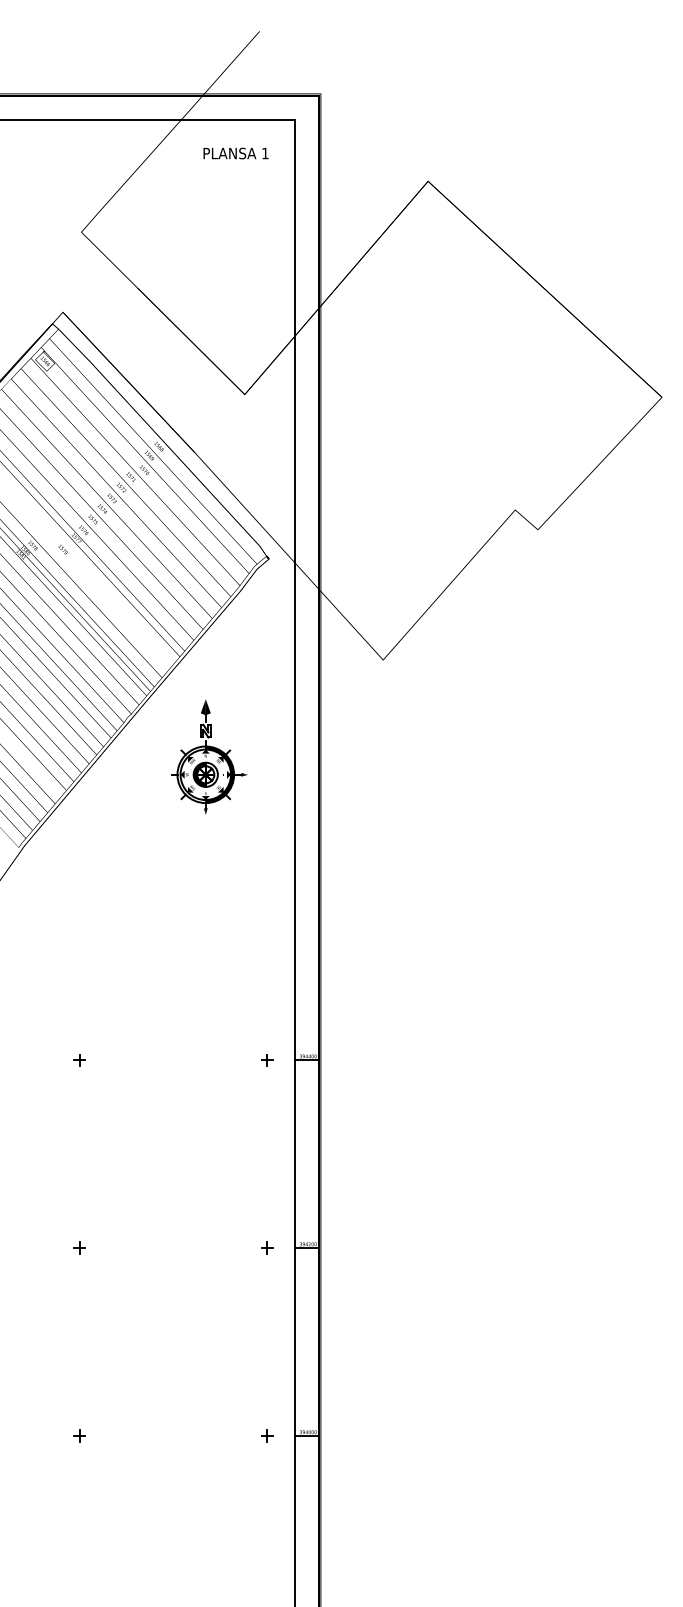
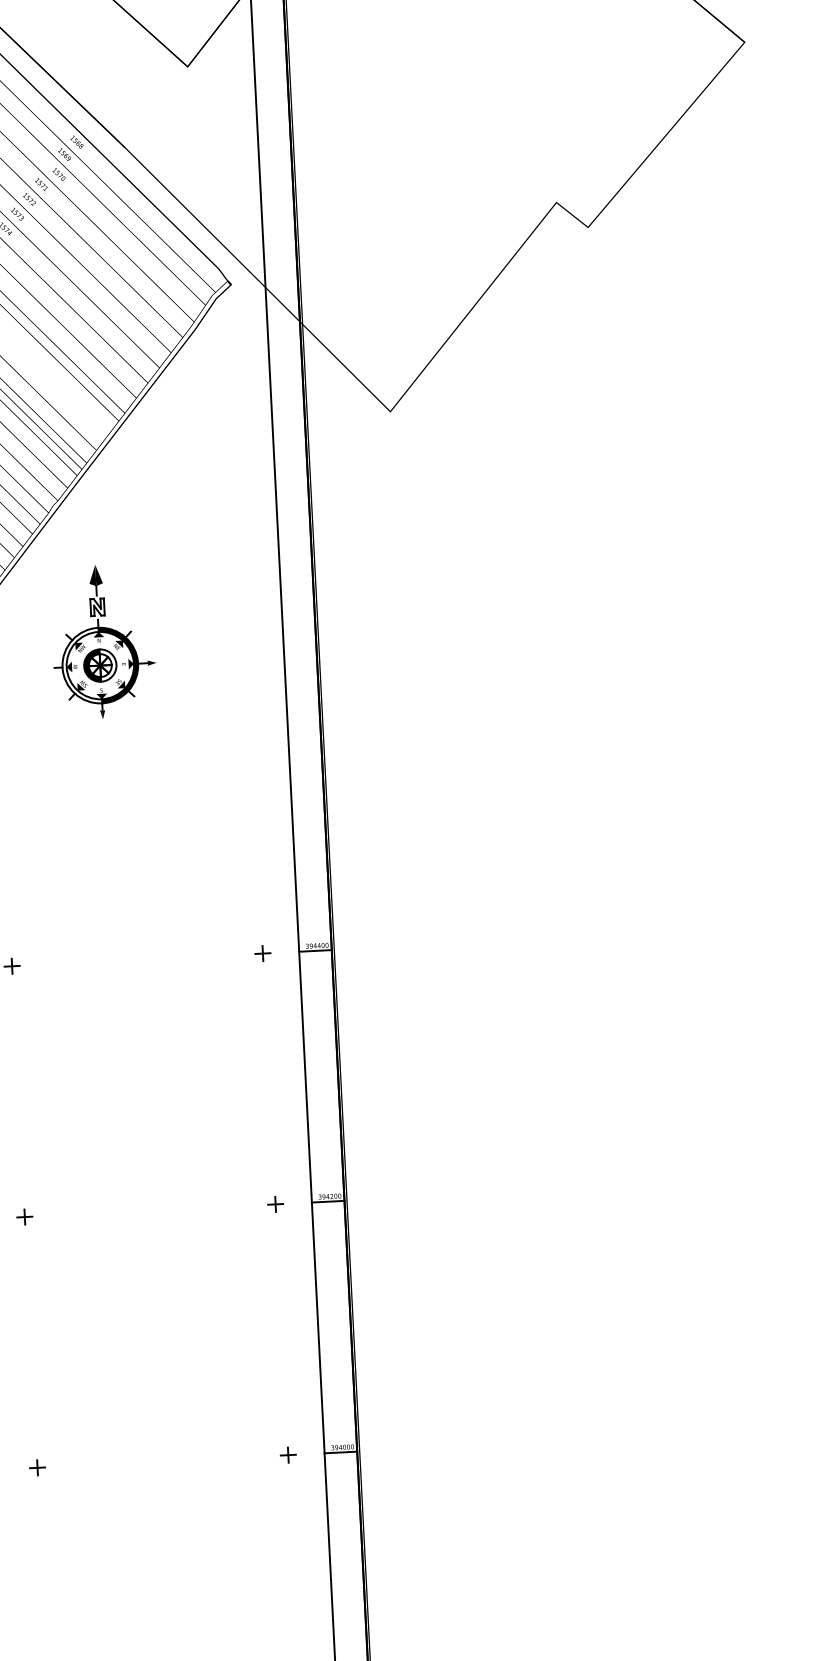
part: (209, 756) -> (104, 640), moved

